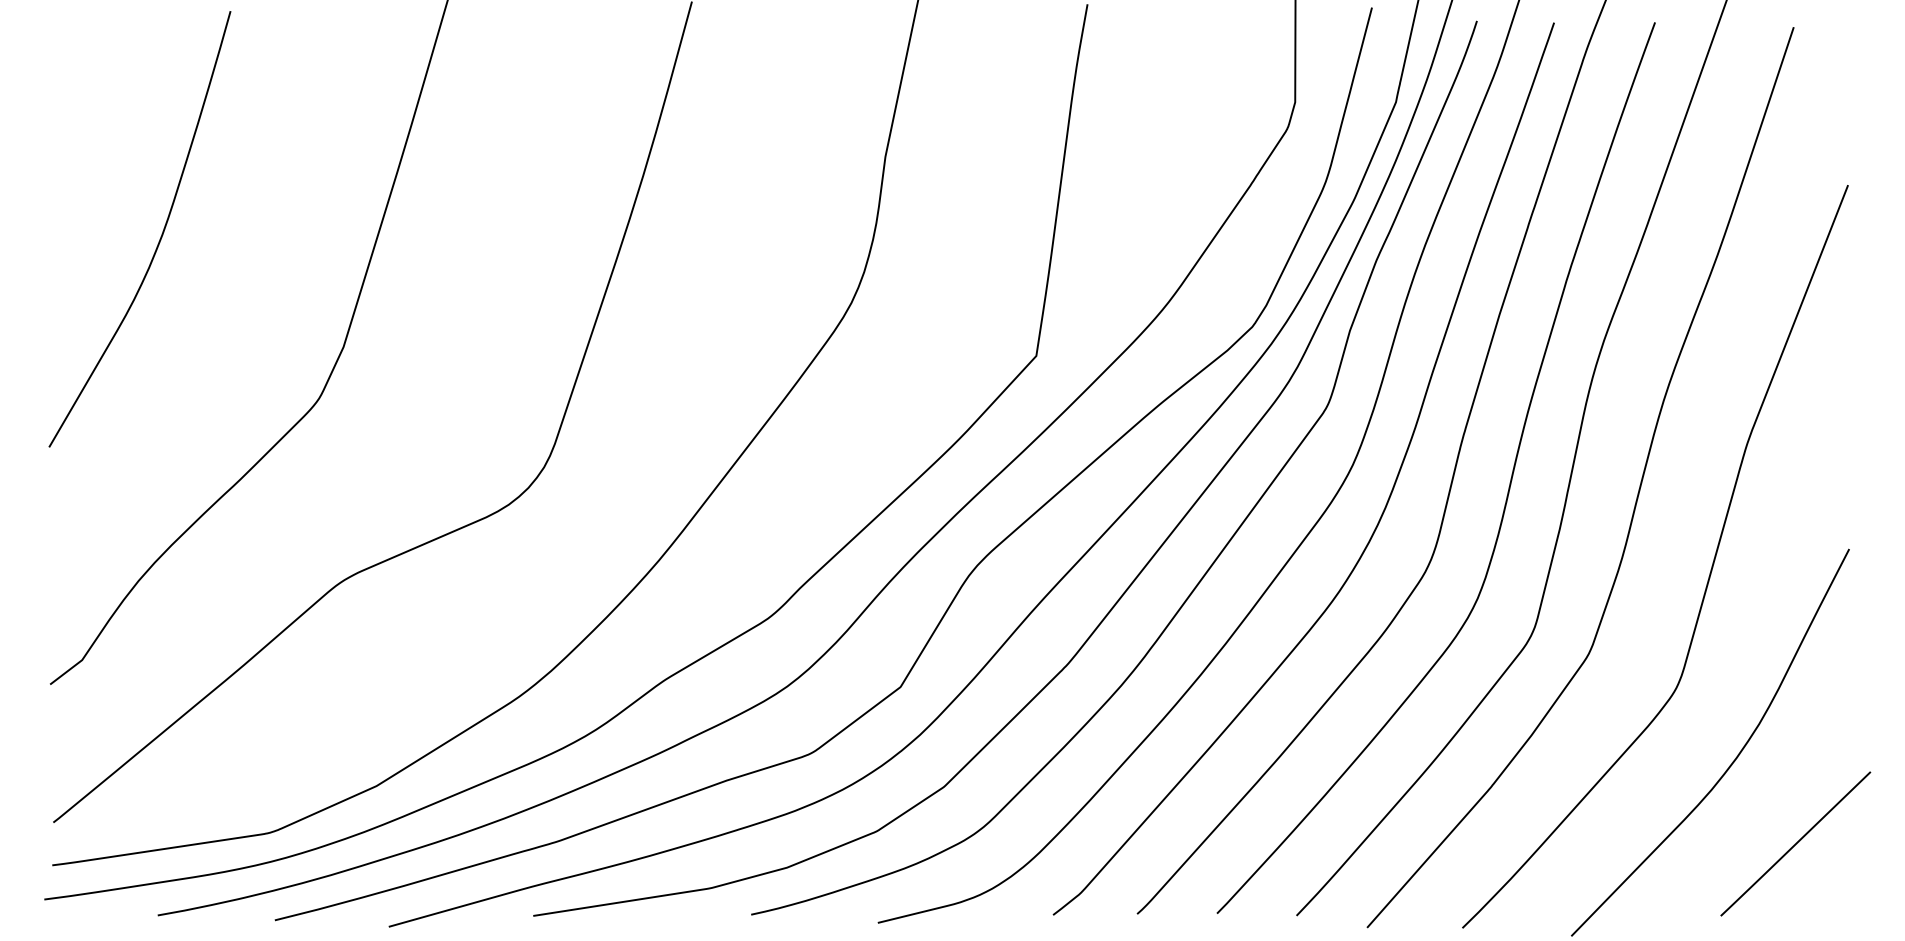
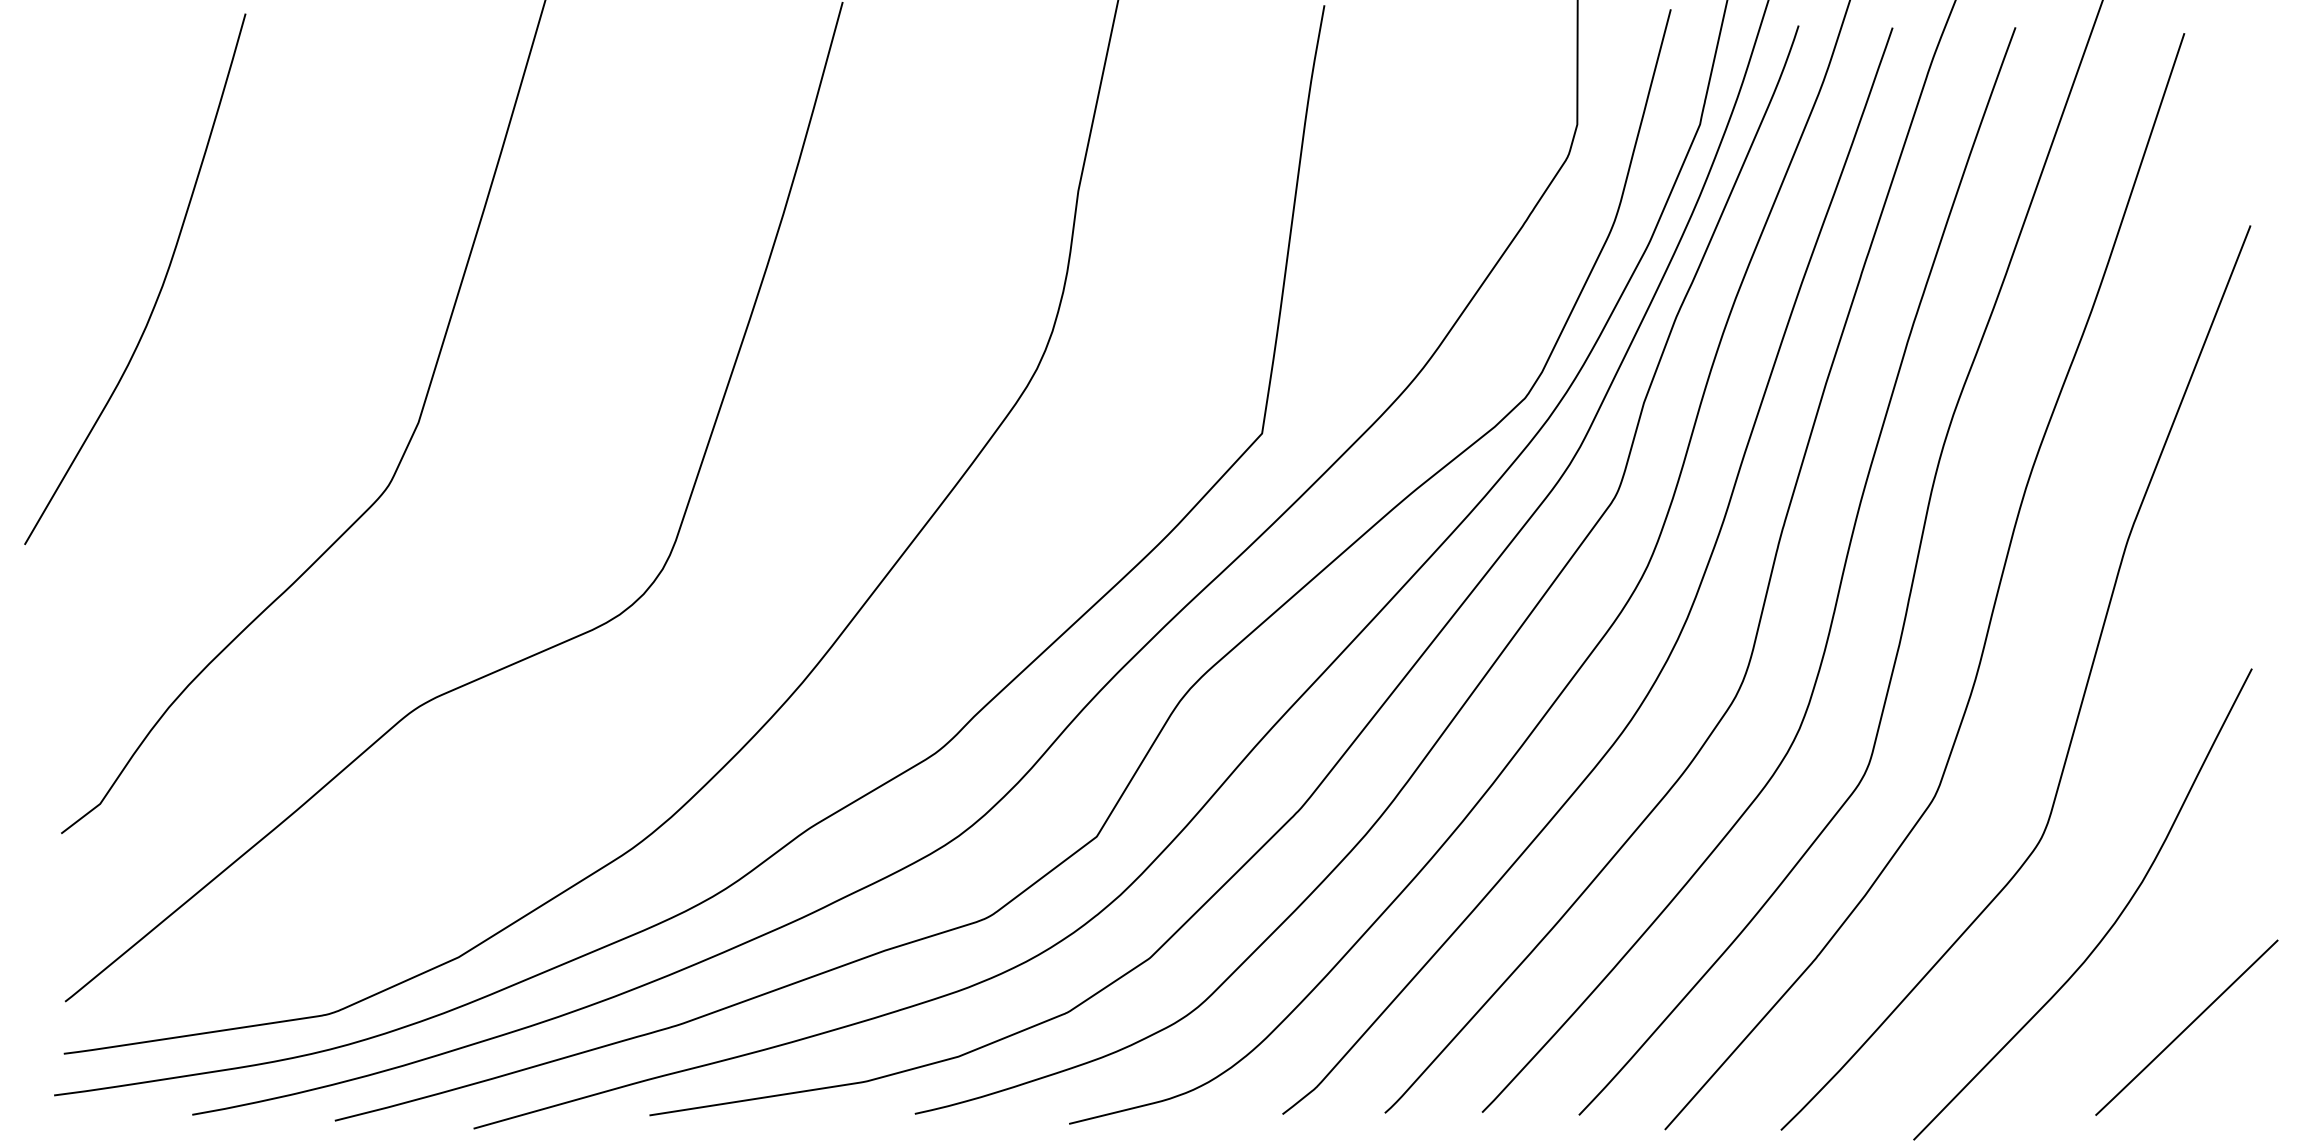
curve: (160, 236) -> (160, 288), moved

